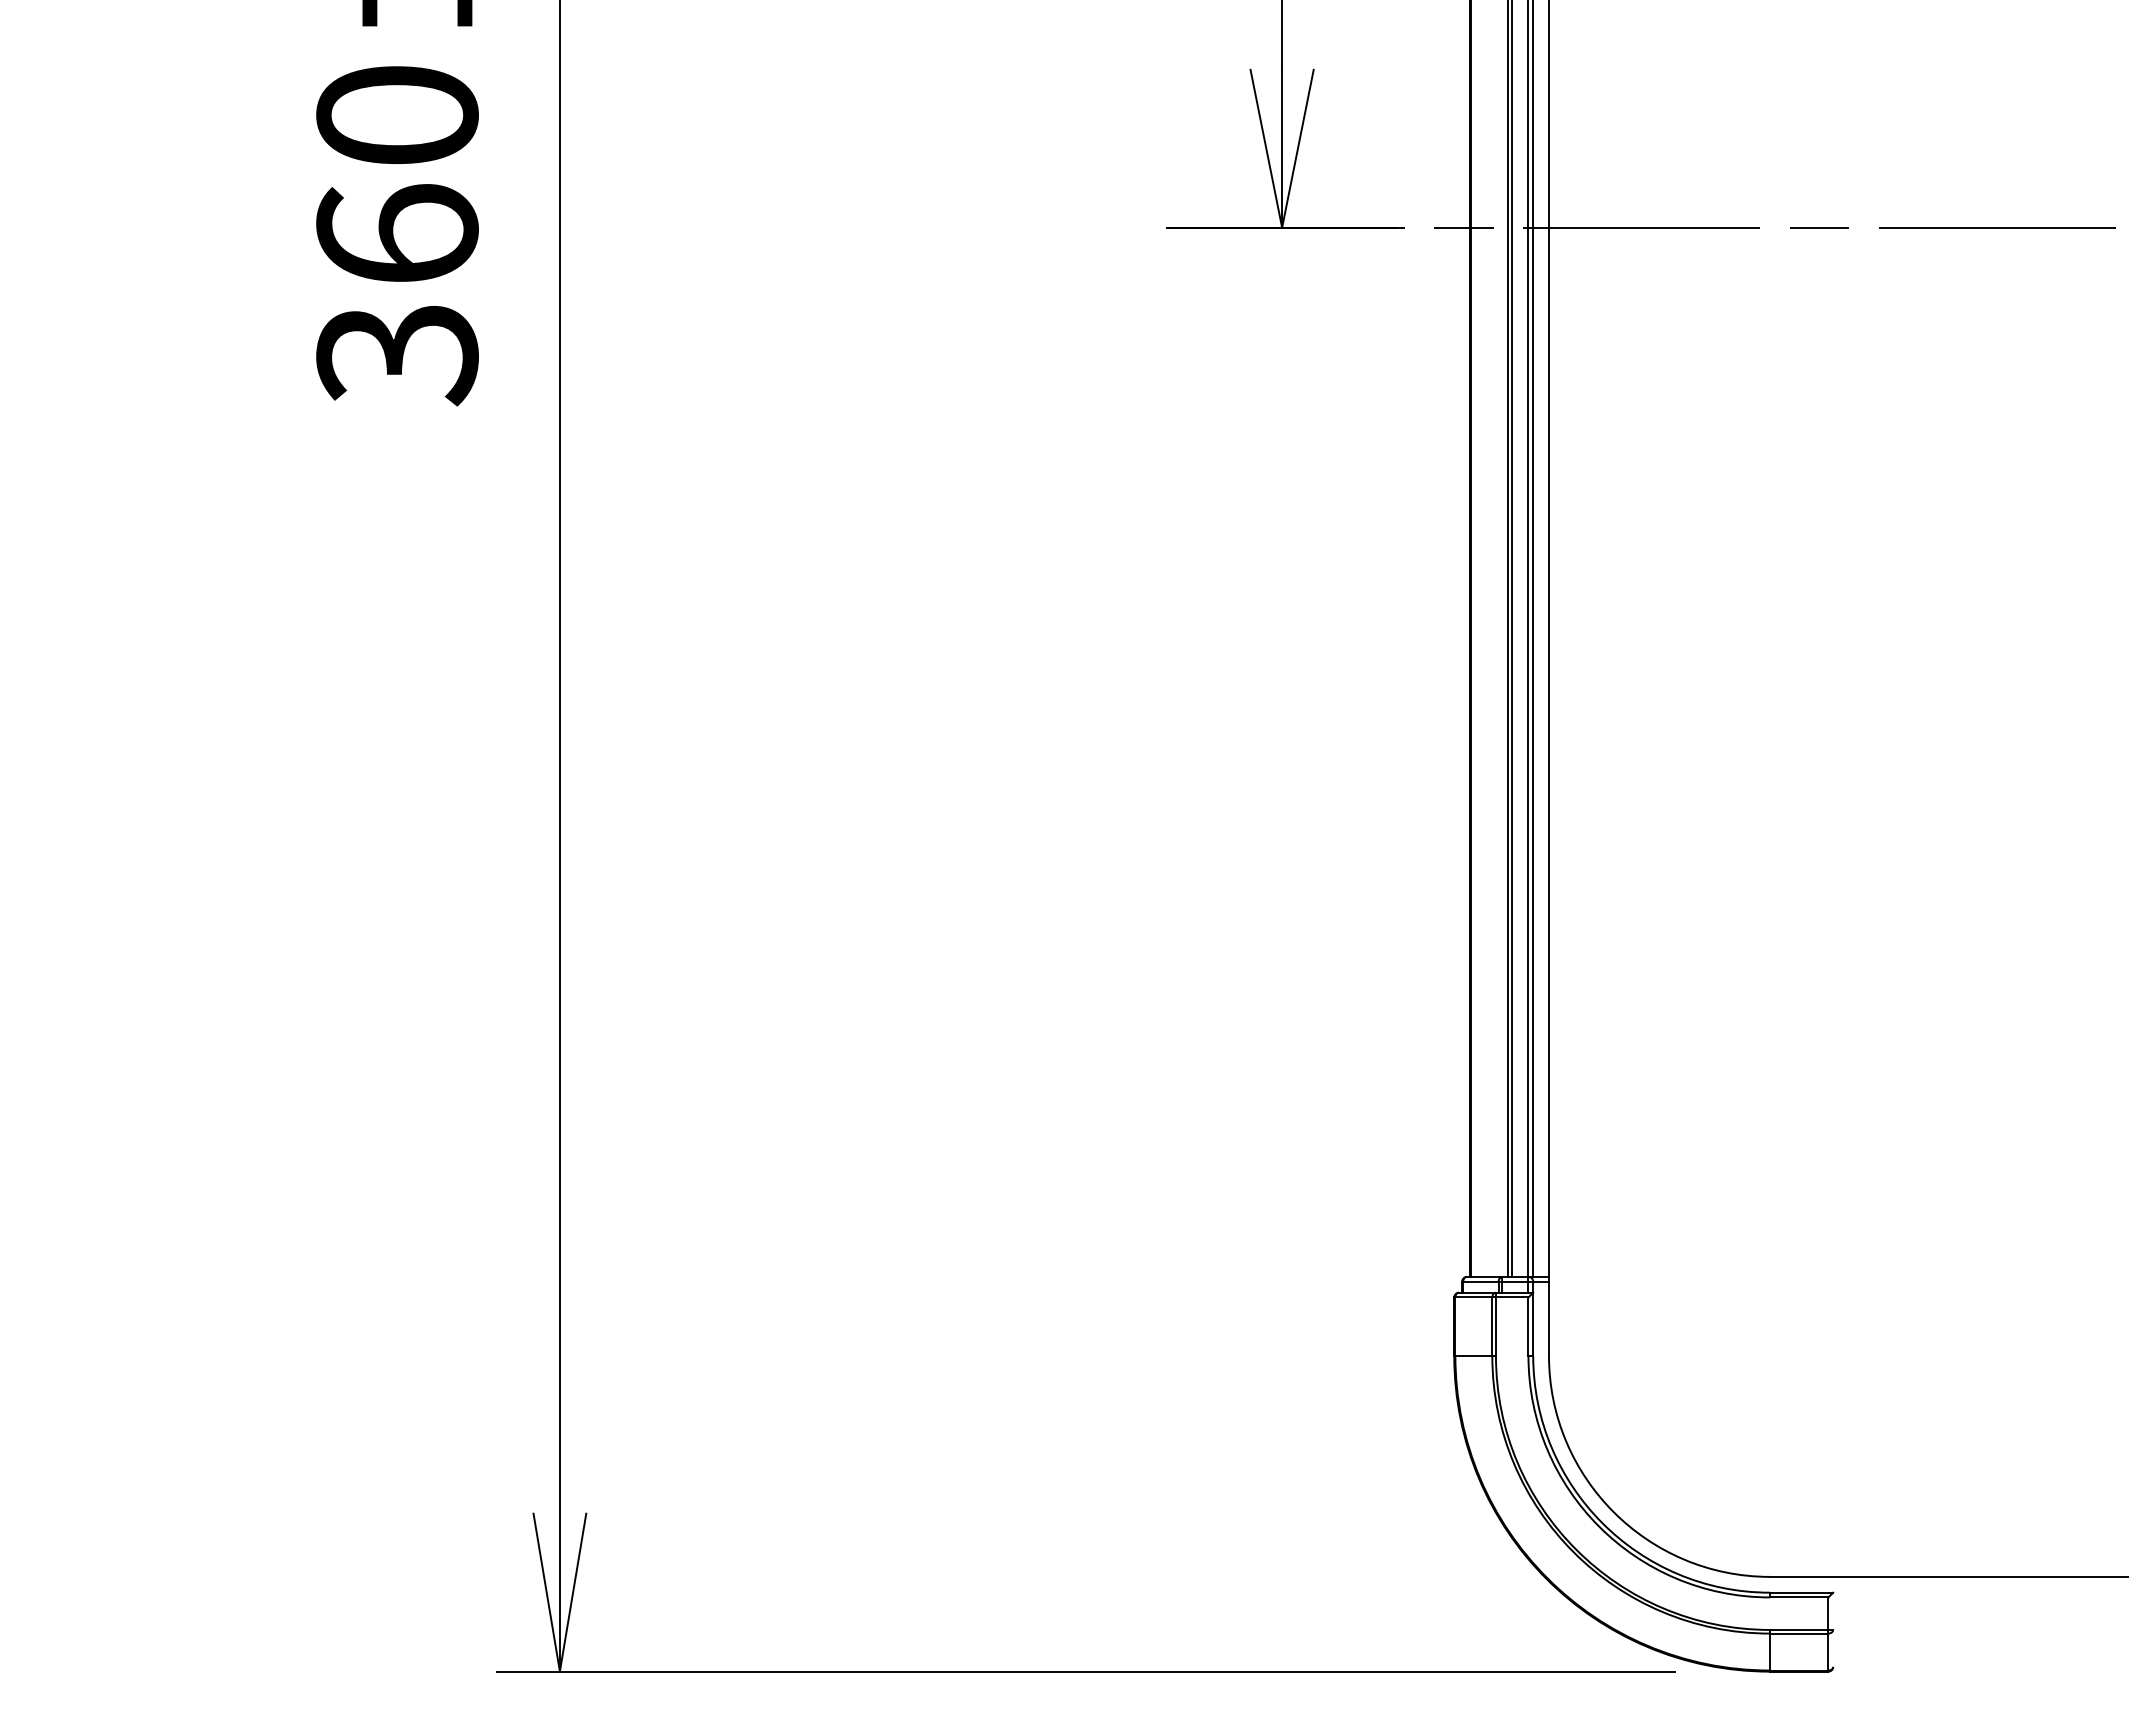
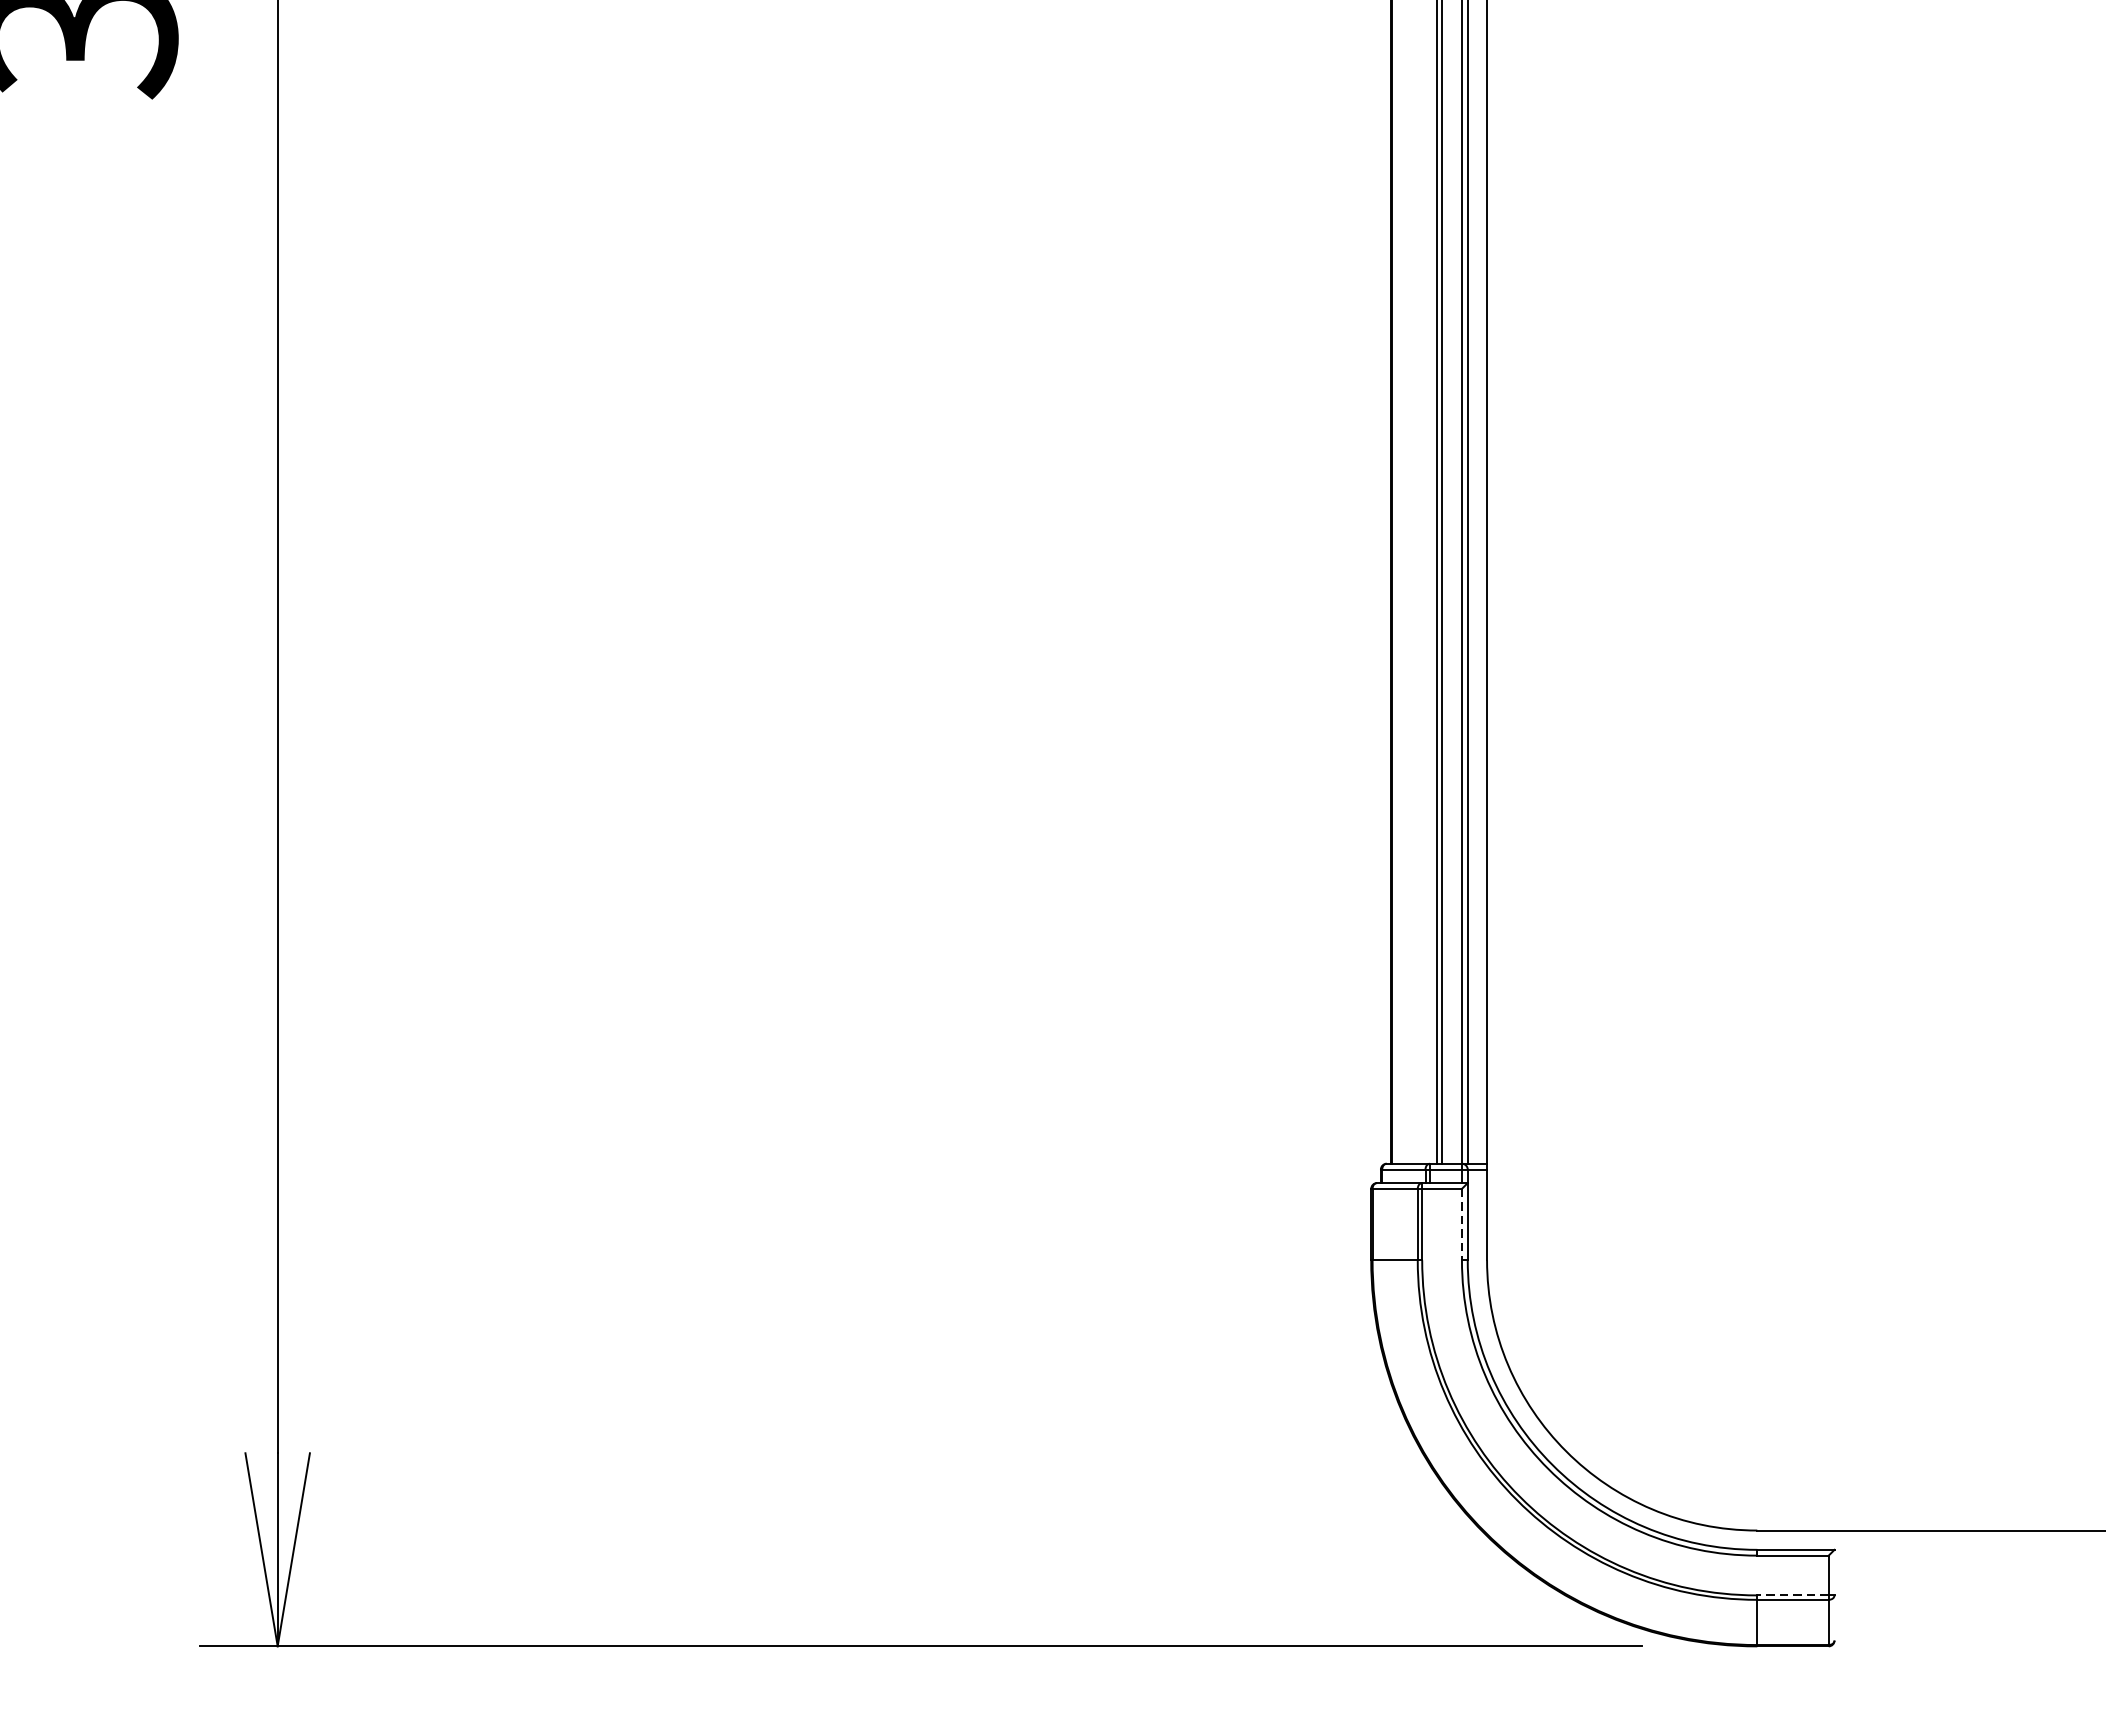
line: (1528, 1327) -> (1461, 1225), solid -> dashed
line: (1798, 1629) -> (1792, 1594), solid -> dashed

